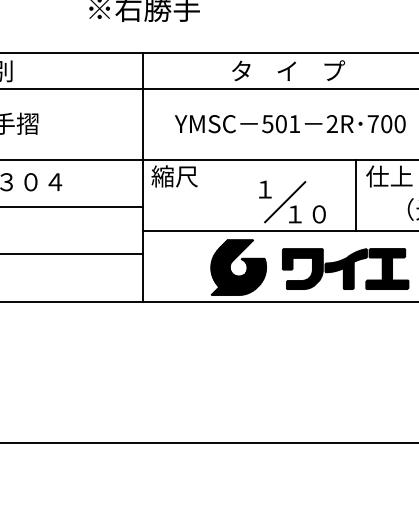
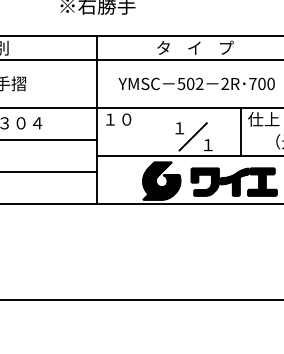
text: (294, 123) -> (199, 83), 501 -> 502
text: (173, 175) -> (117, 118), 縮尺 -> １０
text: (306, 214) -> (207, 145), １０ -> １

